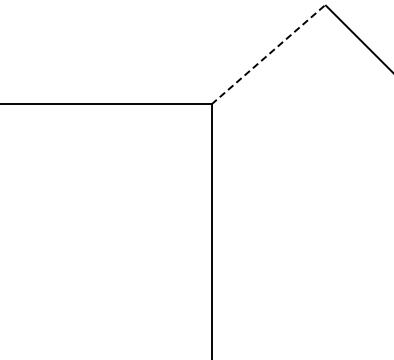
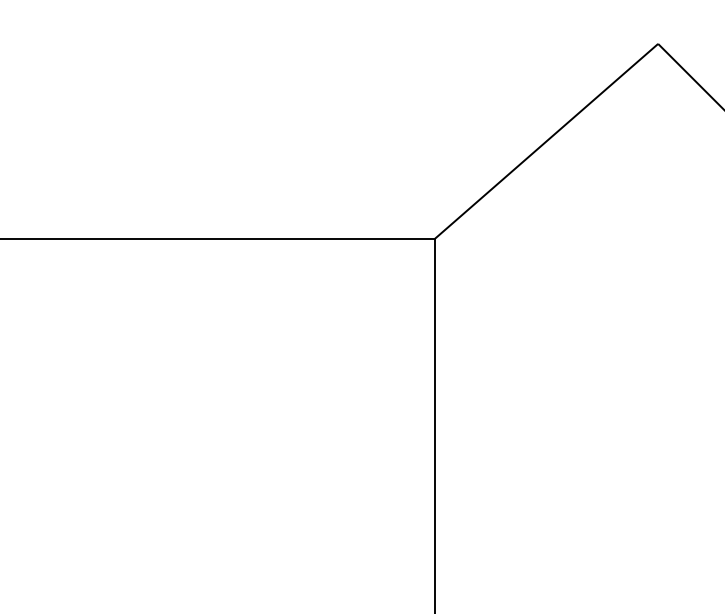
line: (268, 54) -> (546, 140), dashed -> solid

